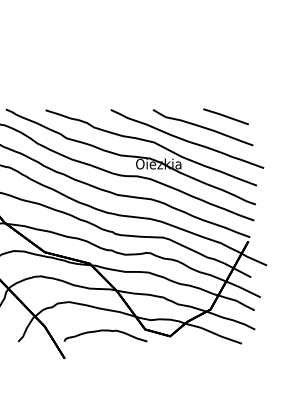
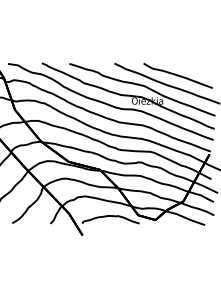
line: (225, 117) -> (193, 68), removed

